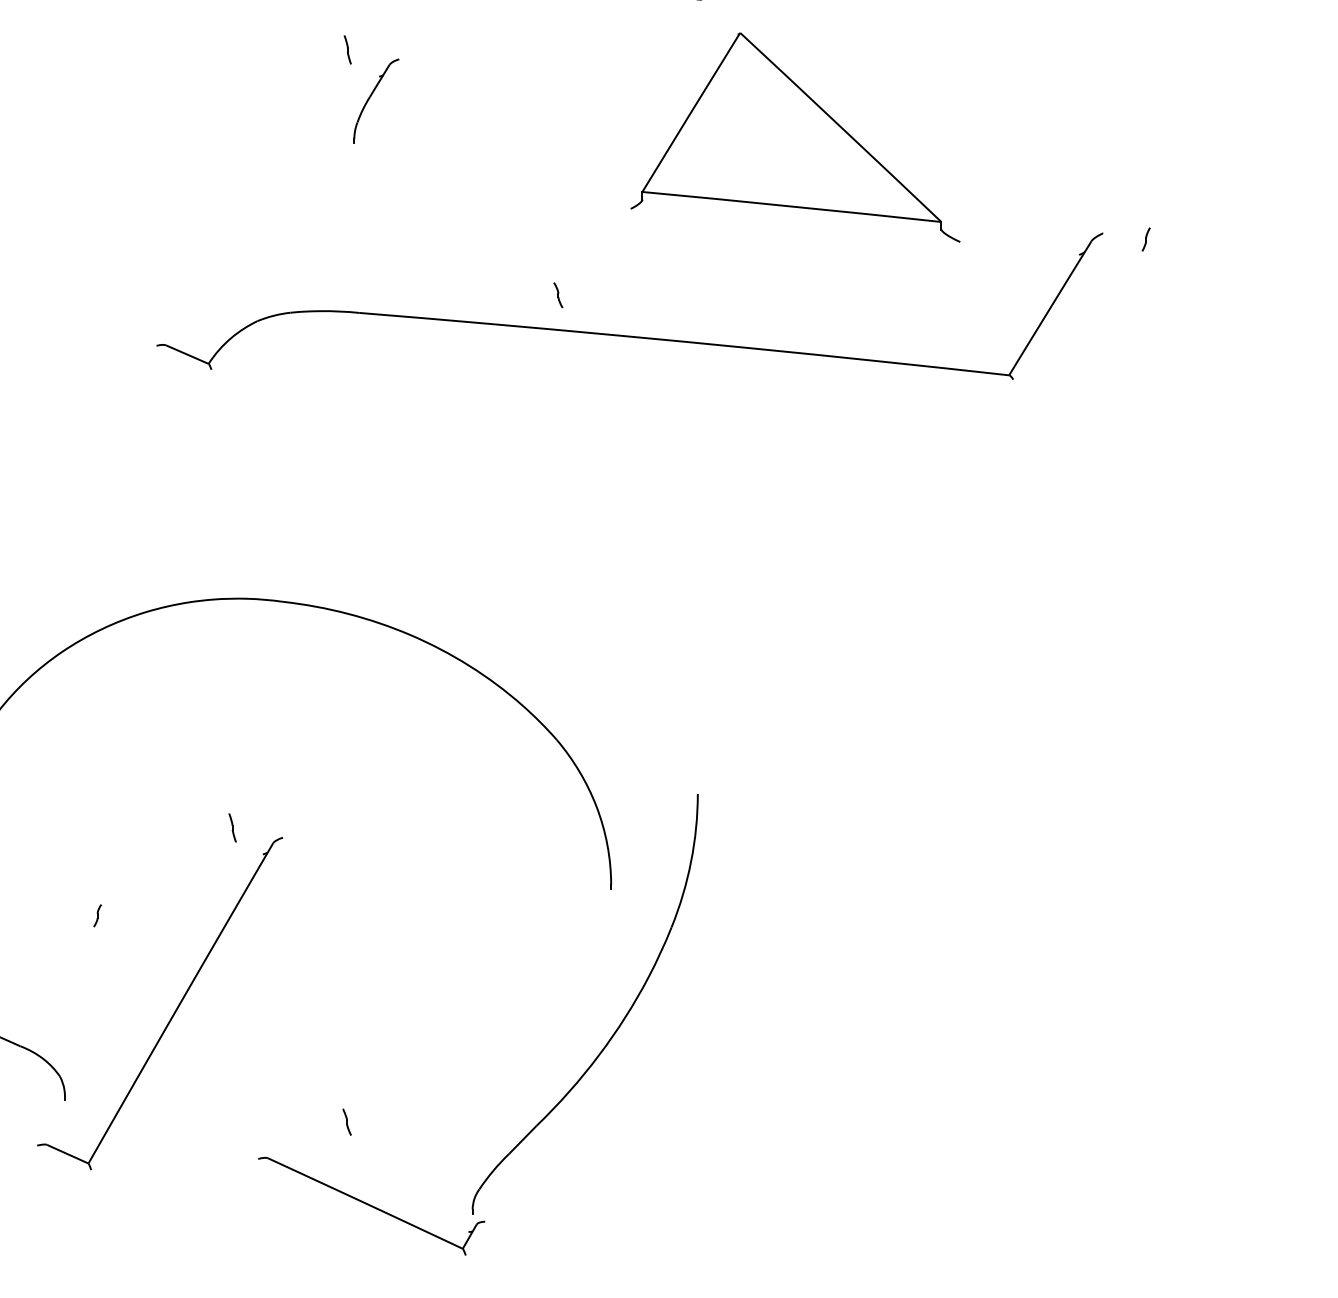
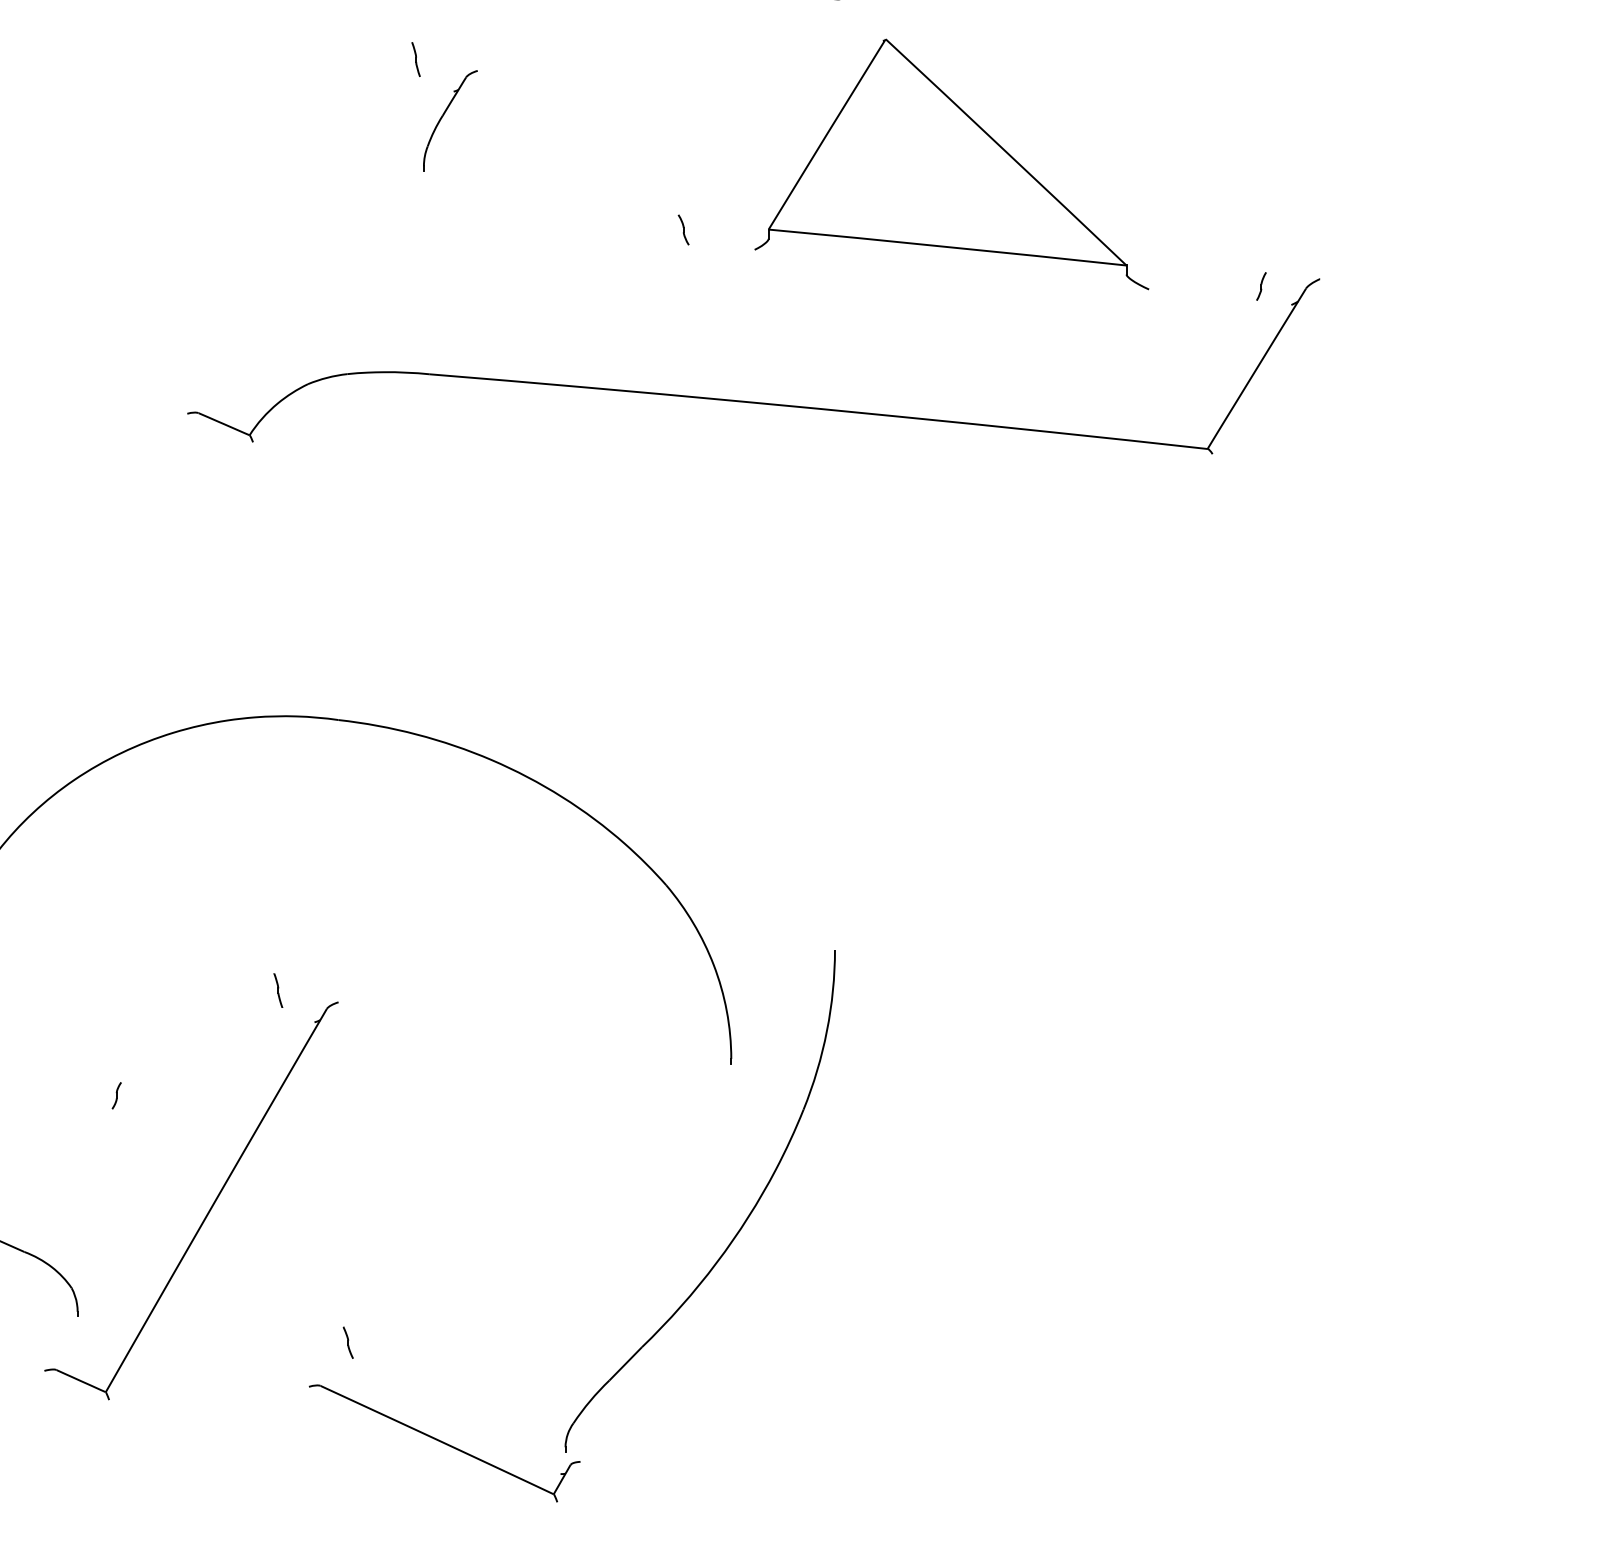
part: (1145, 239) -> (1260, 286), moved
part: (558, 295) -> (683, 230), moved
part: (346, 1121) -> (347, 1341), moved

